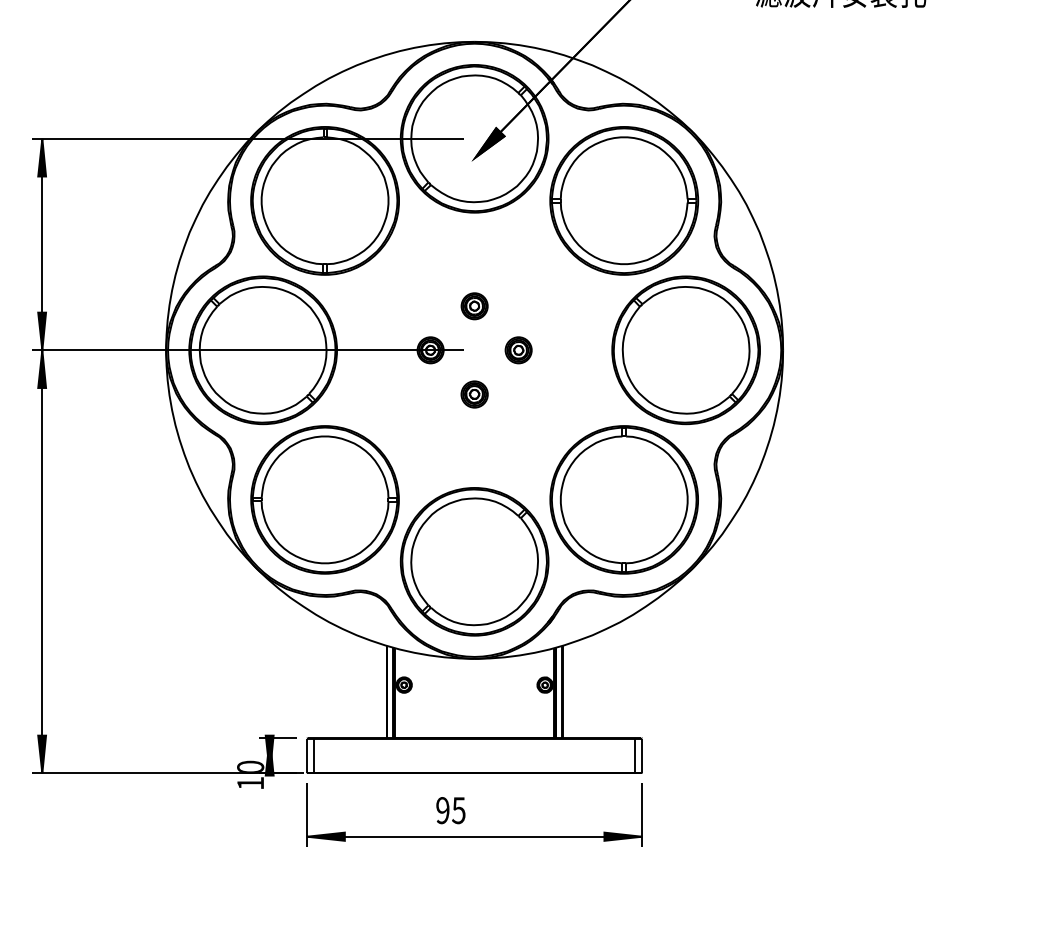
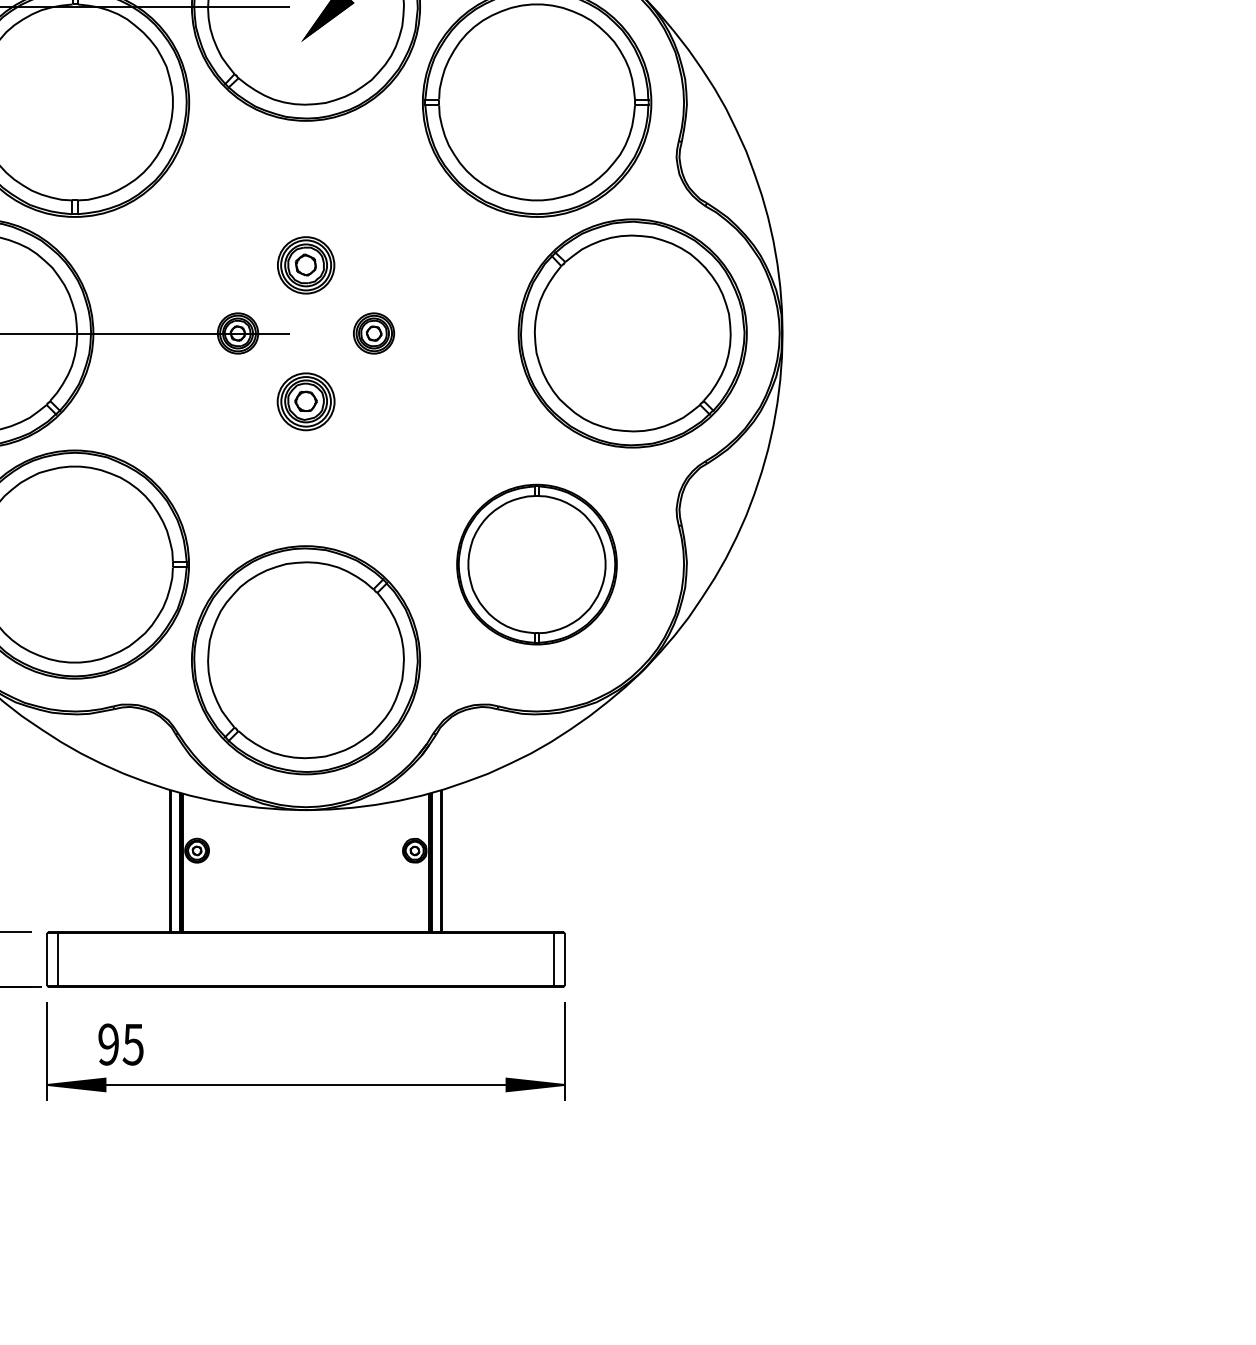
part: (474, 306) -> (305, 265), size x1.4
part: (474, 394) -> (305, 401), size x1.4
part: (623, 499) -> (535, 563), size x0.7
text: (450, 810) -> (120, 1044), moved

